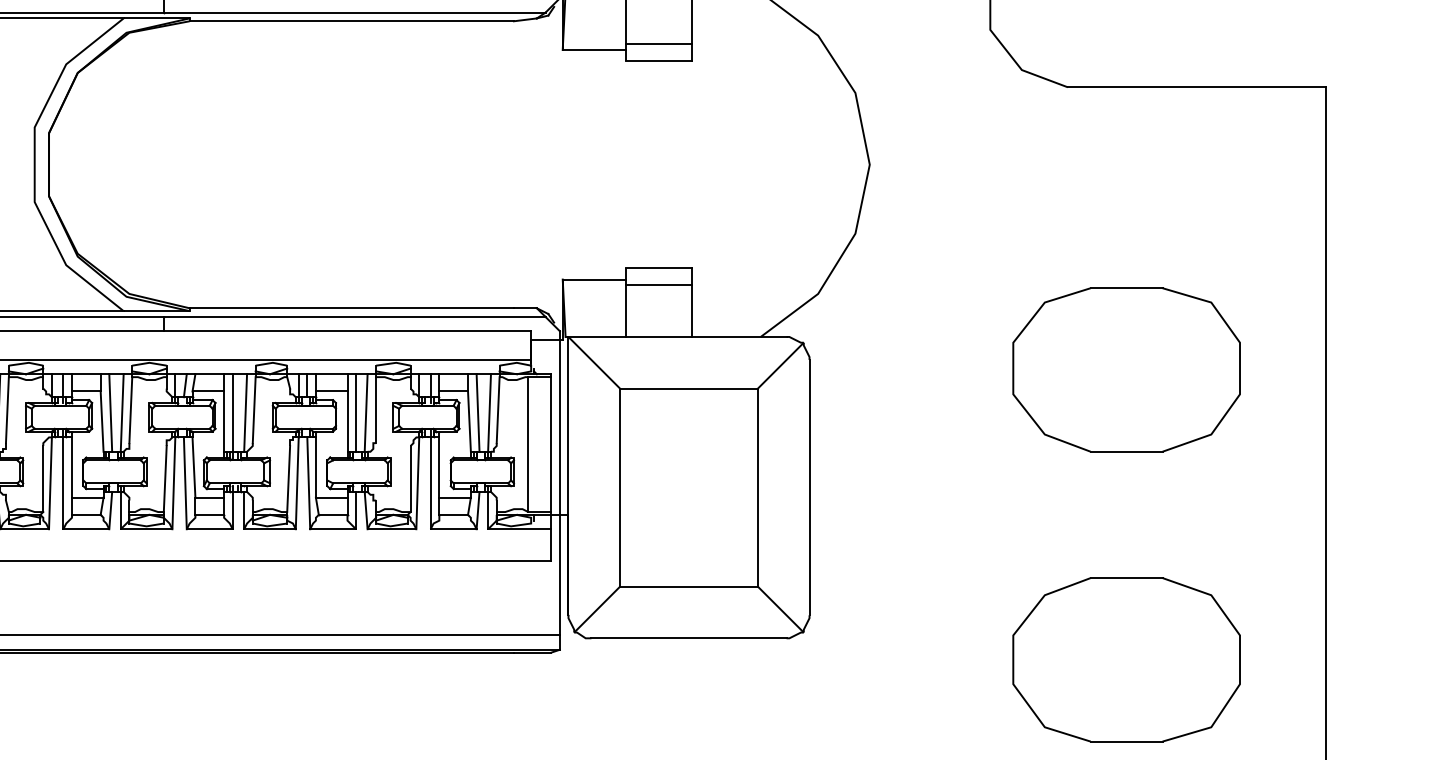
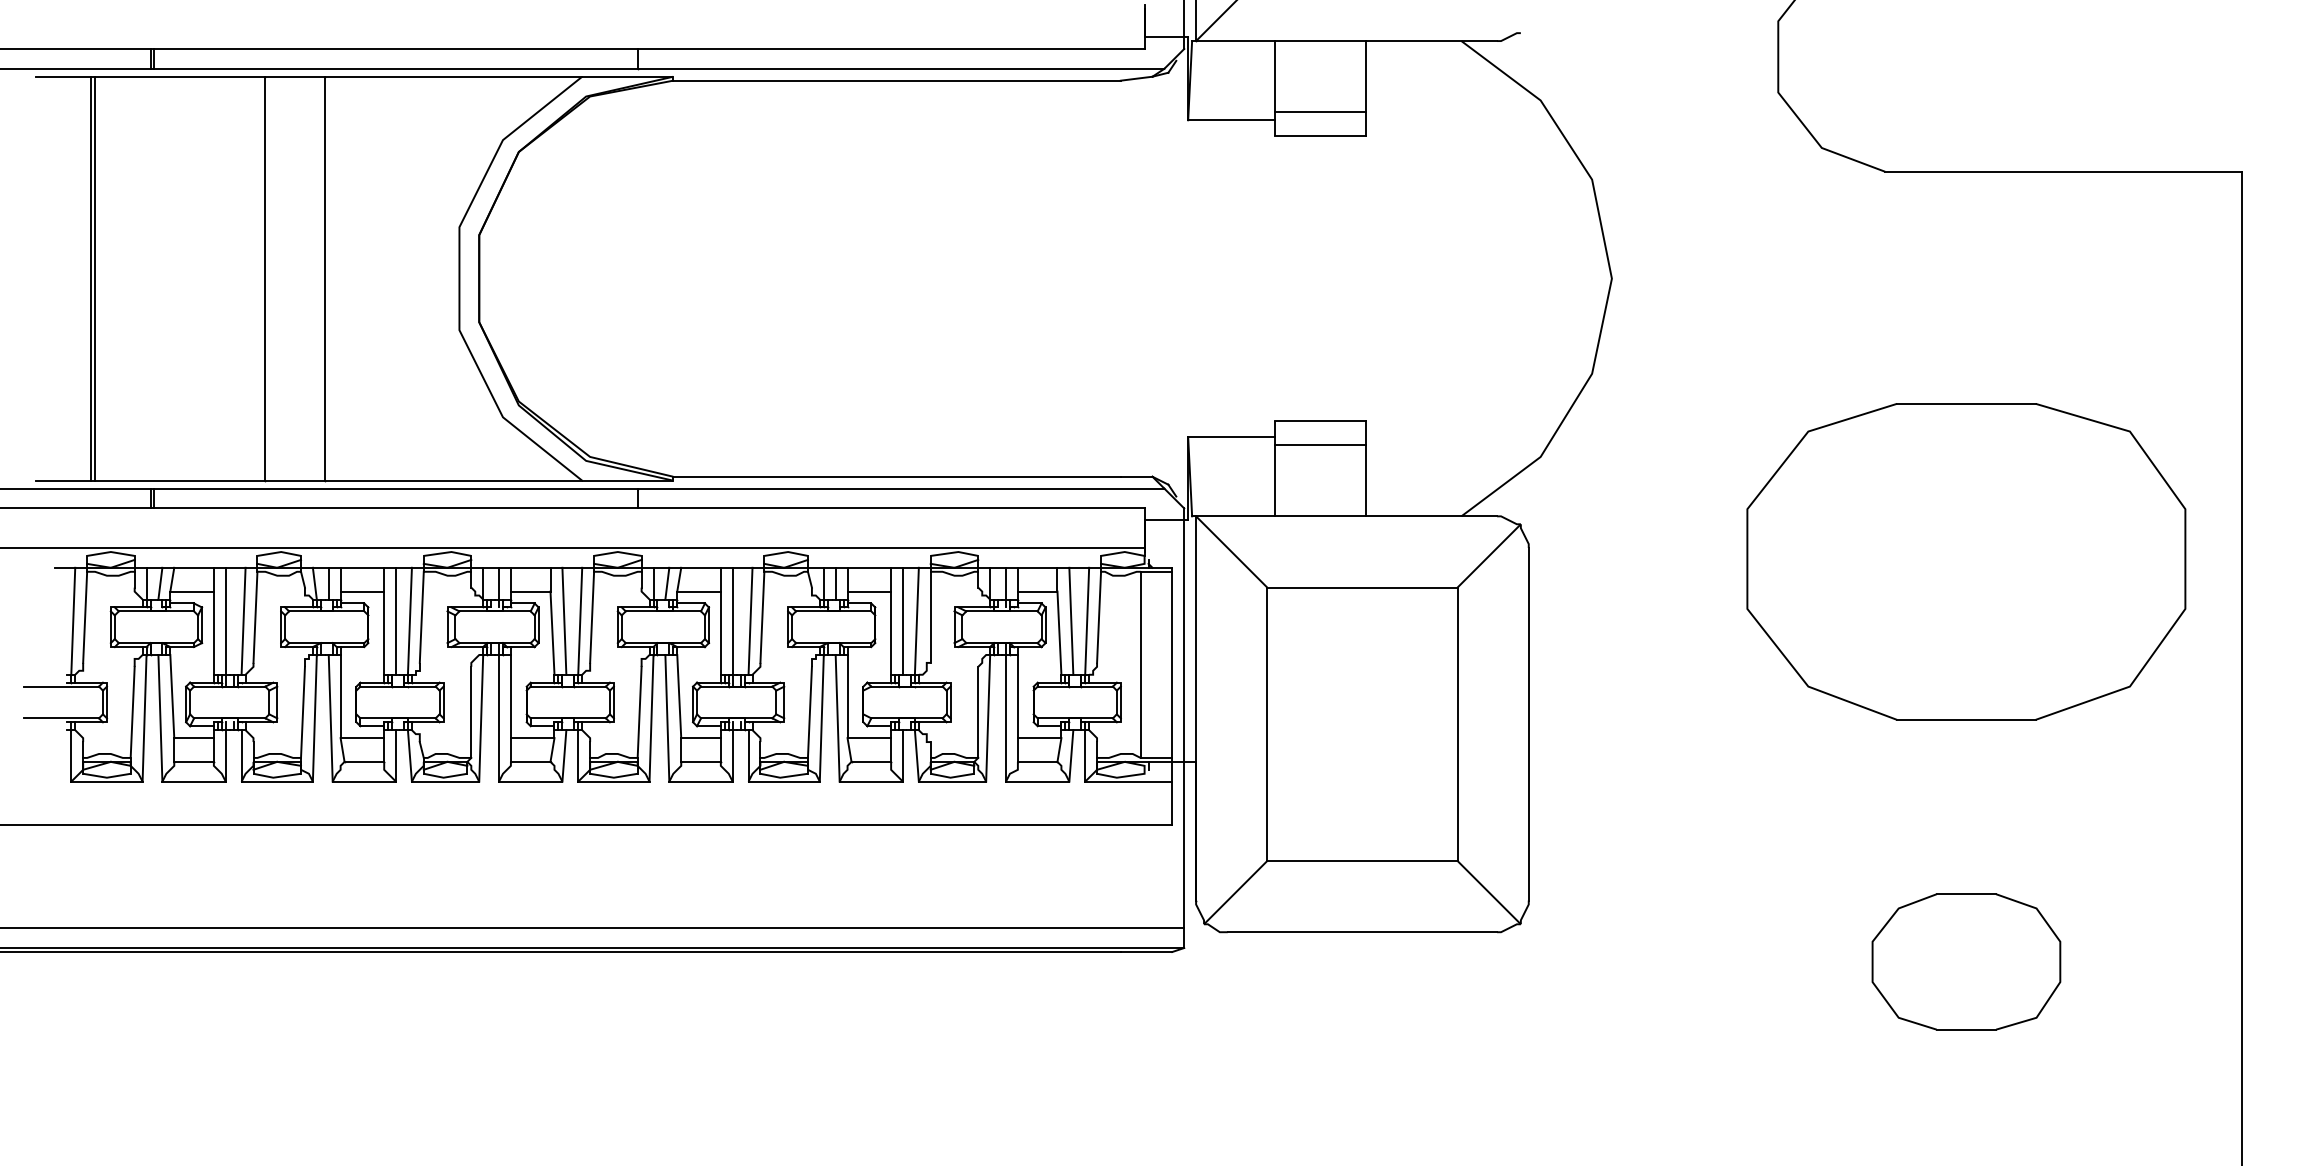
part: (1126, 369) -> (1966, 561), size x1.4
part: (1126, 659) -> (1966, 961), size x0.6

